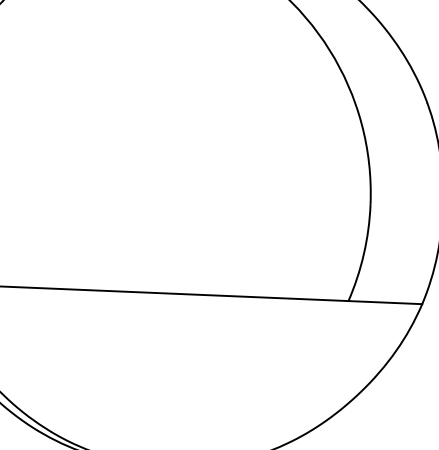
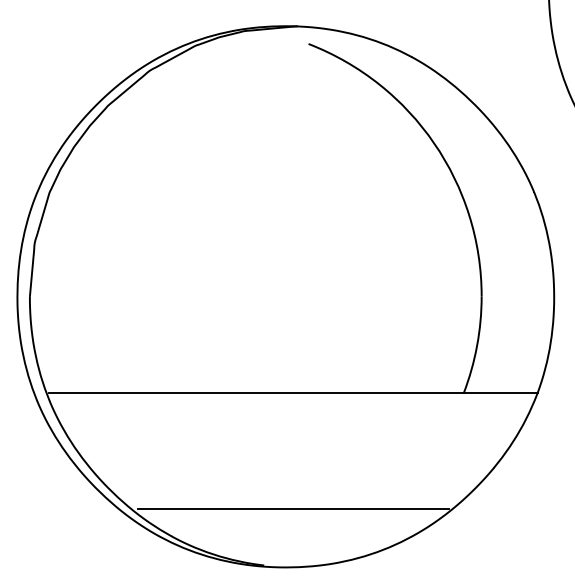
line: (172, 409) -> (292, 509), added

